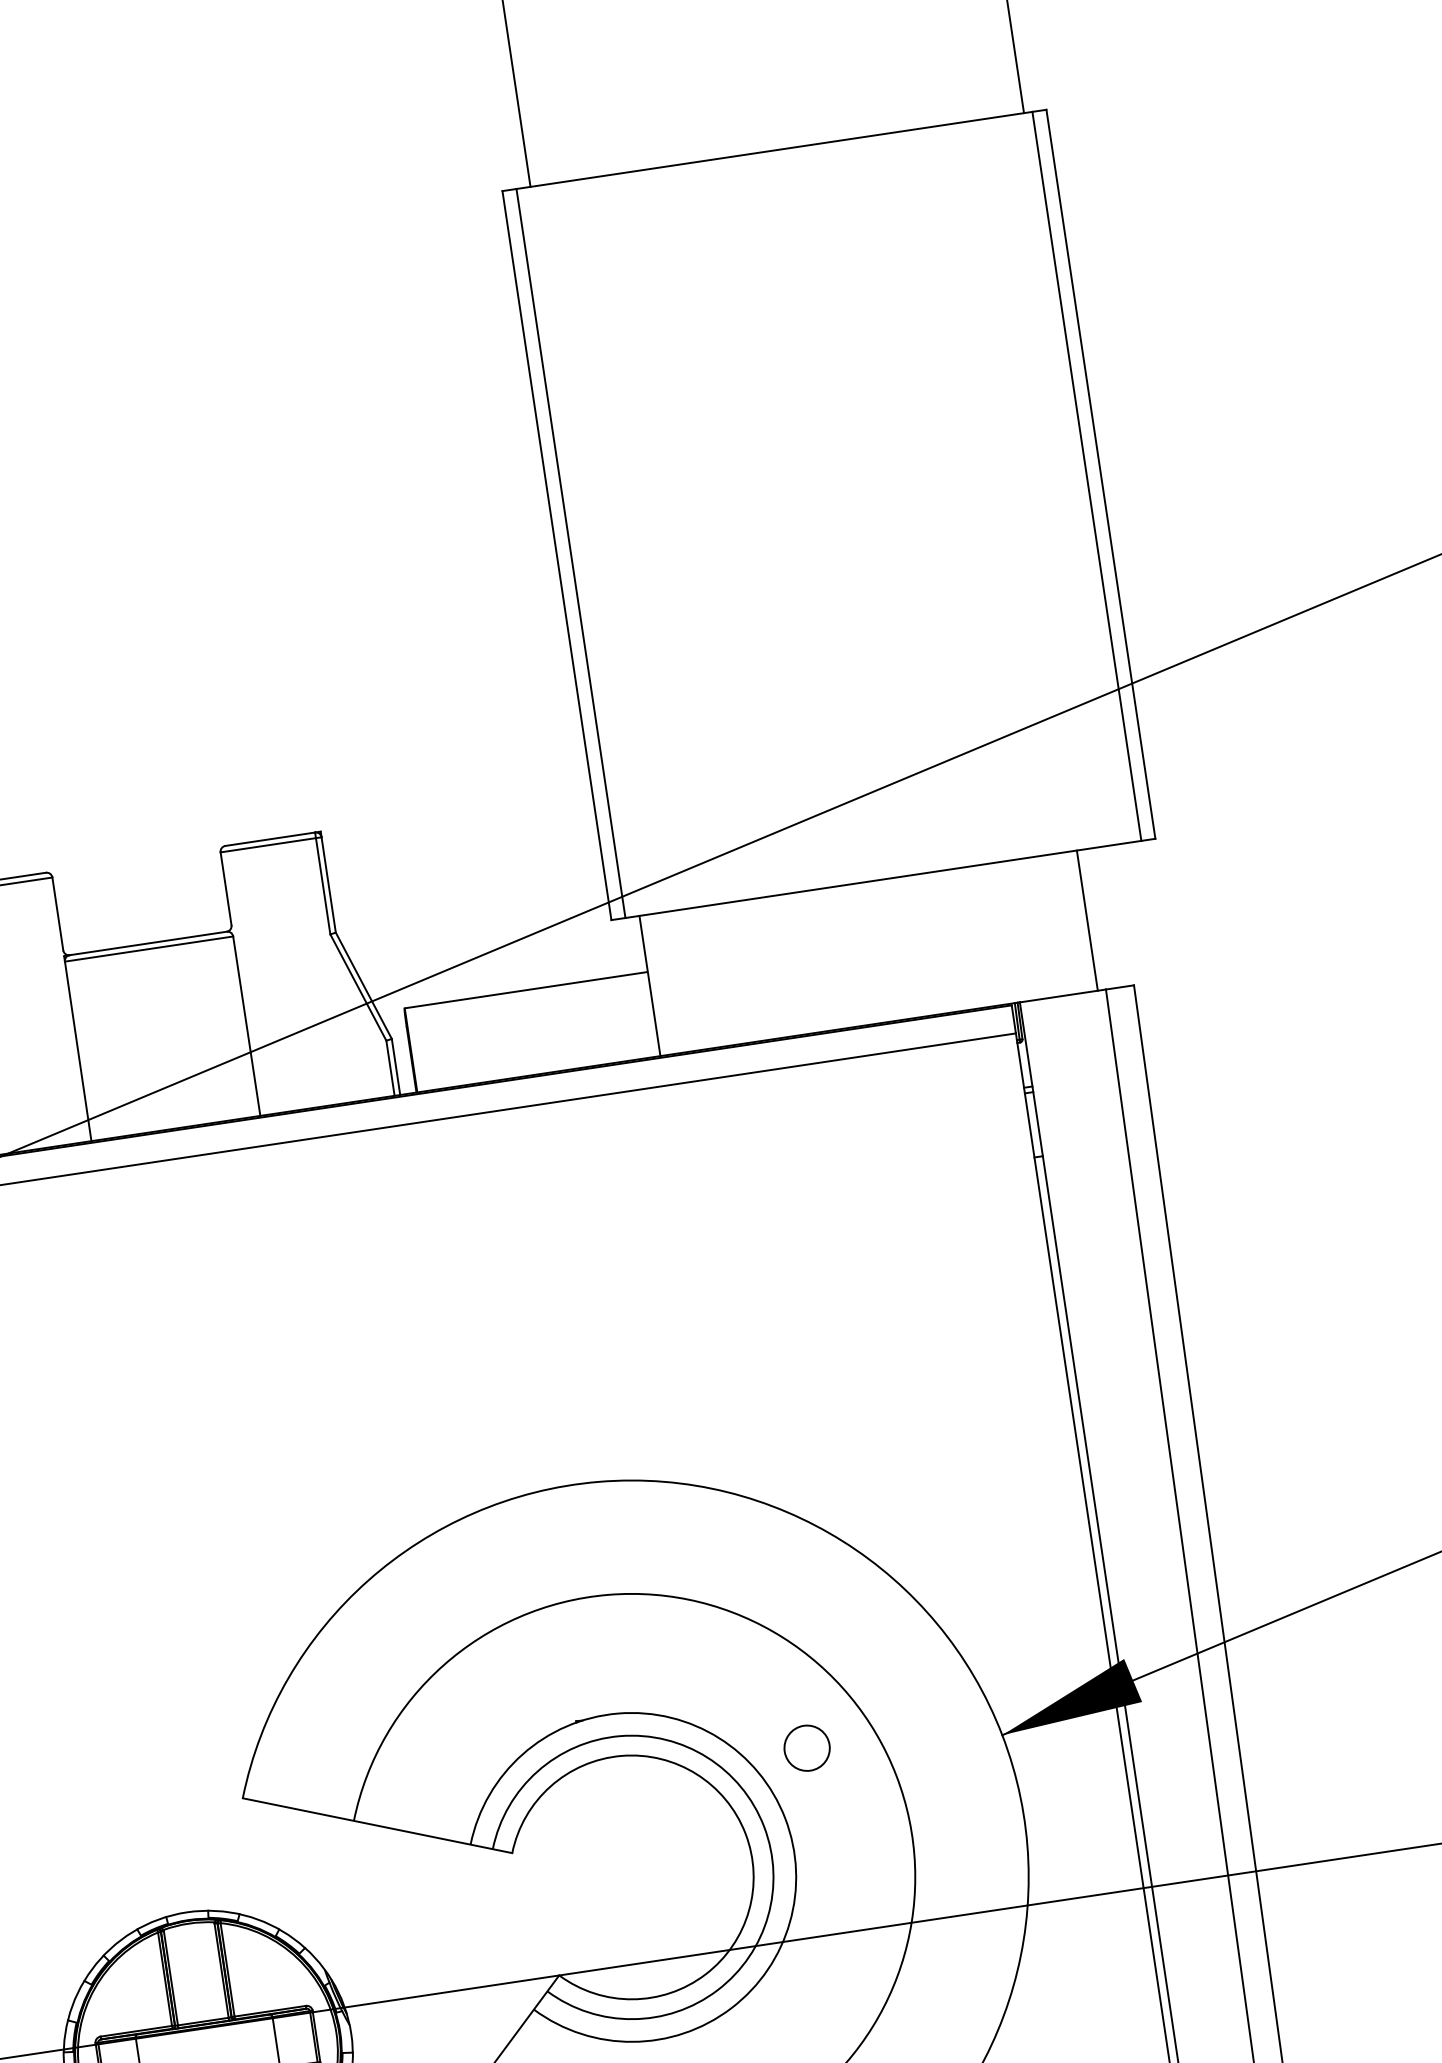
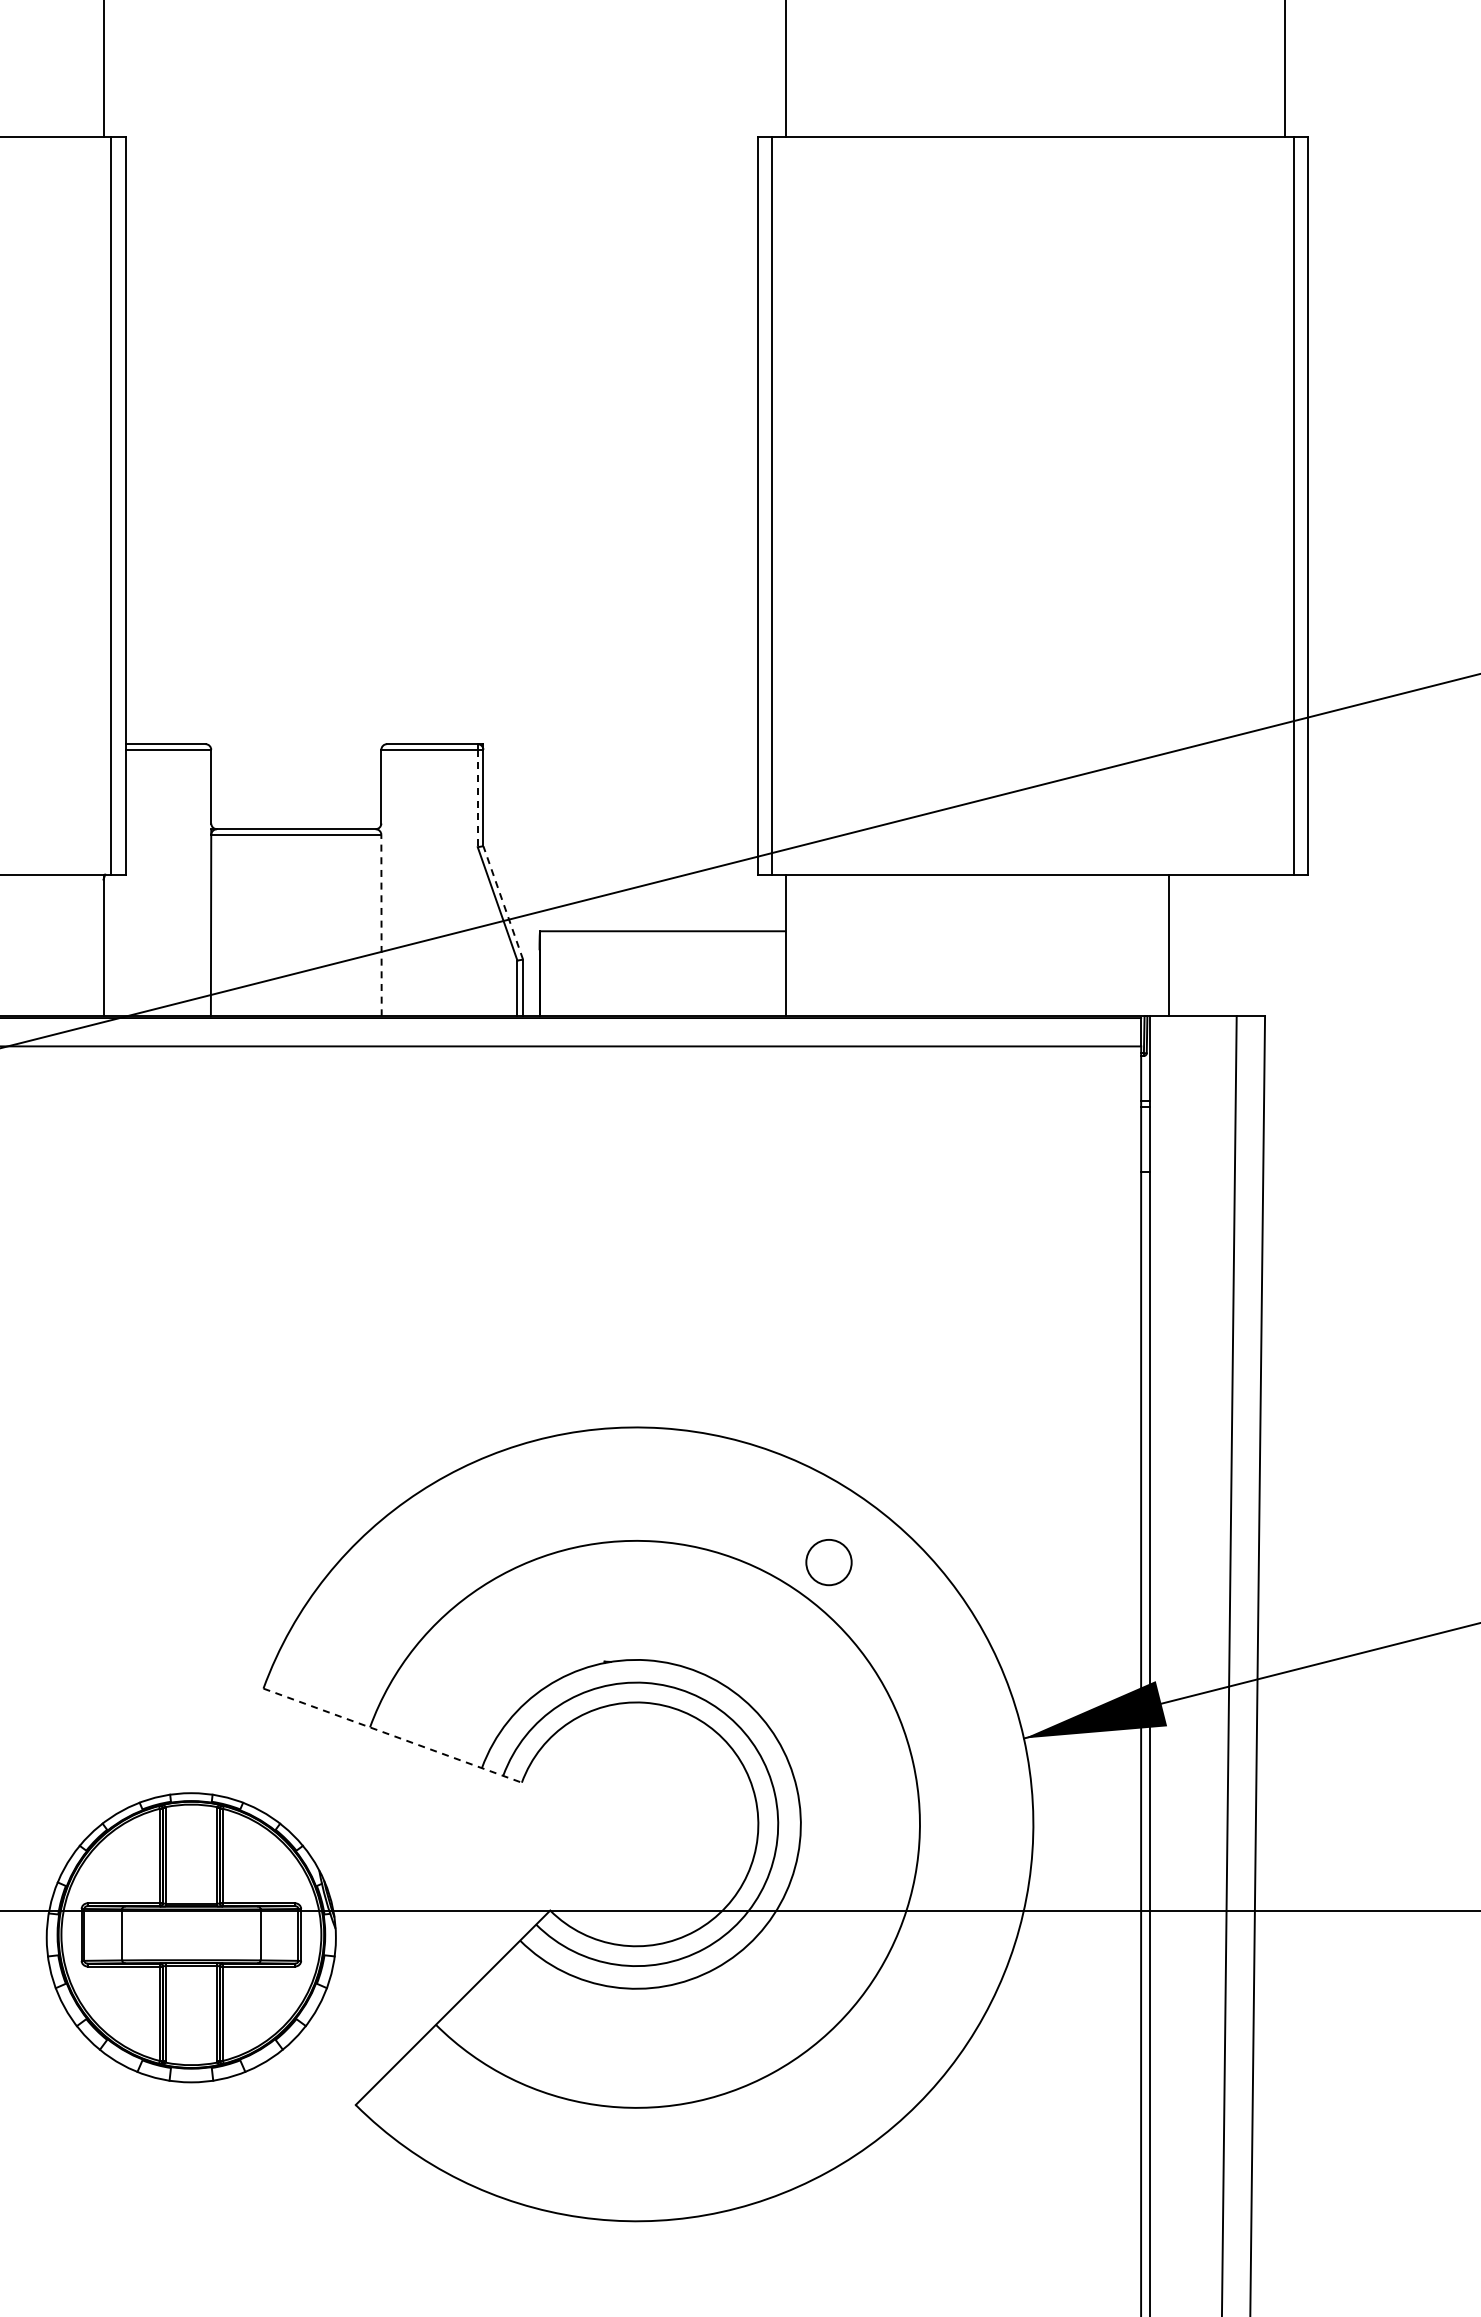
line: (322, 886) -> (477, 798), solid -> dashed
line: (1087, 920) -> (1169, 945), moved
line: (364, 985) -> (503, 902), solid -> dashed
line: (246, 1026) -> (381, 925), solid -> dashed
circle: (806, 1748) -> (828, 1562), moved
line: (378, 1825) -> (393, 1735), solid -> dashed

